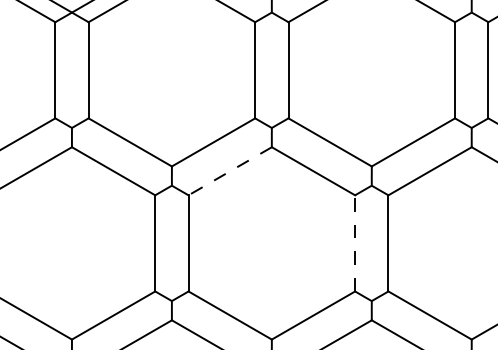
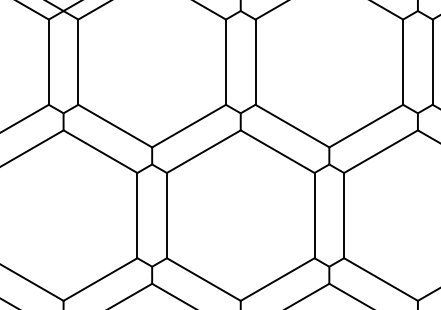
line: (229, 171) -> (203, 151), dashed -> solid
line: (355, 243) -> (314, 215), dashed -> solid

